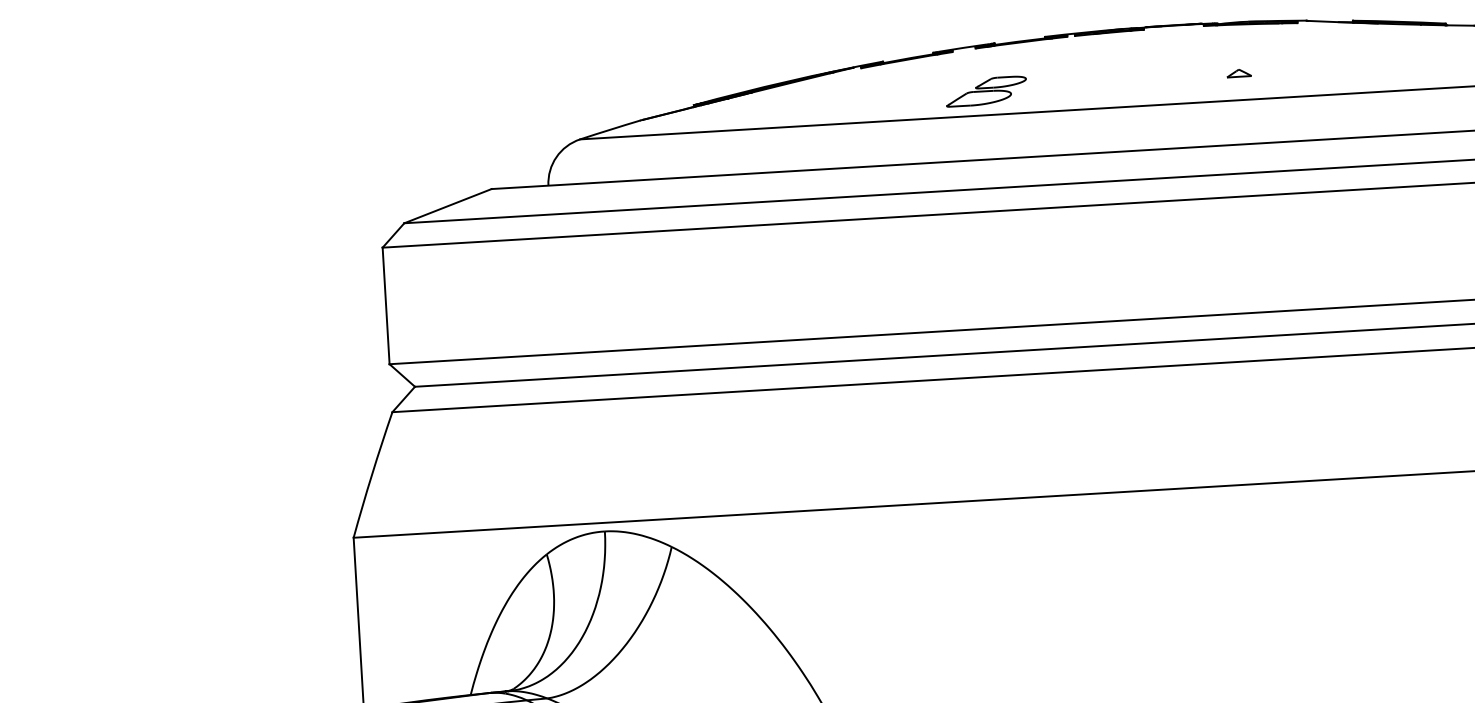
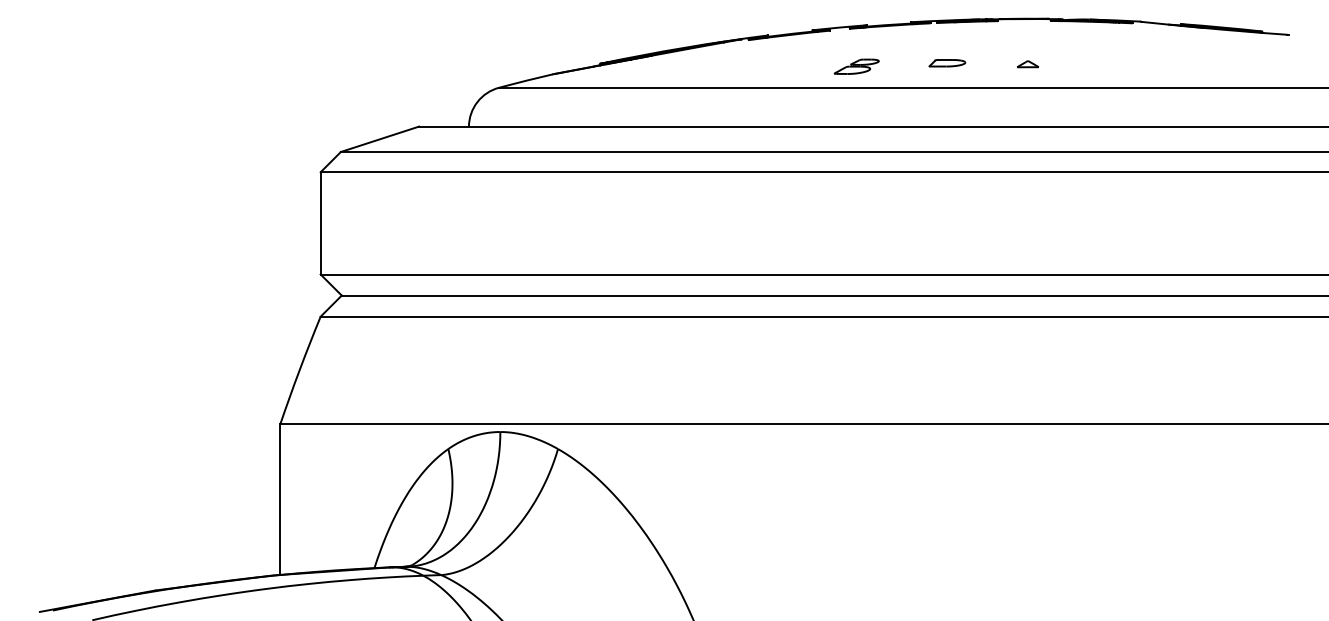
part: (1239, 73) -> (1028, 64), moved
part: (1089, 81) -> (947, 63), added
part: (985, 91) -> (856, 66), size x0.62

